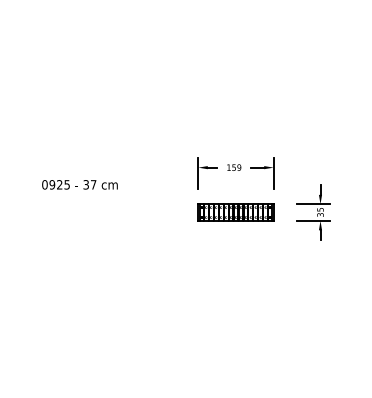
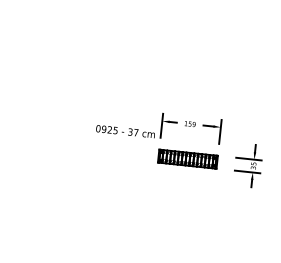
text: (79, 184) -> (125, 131), moved

